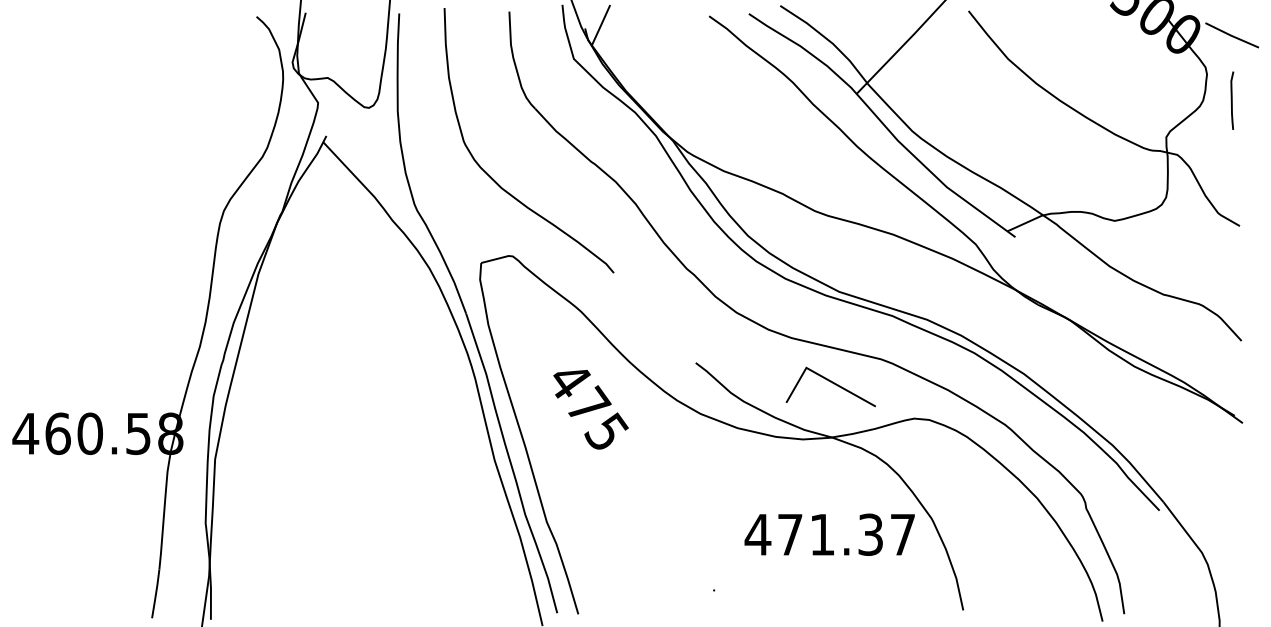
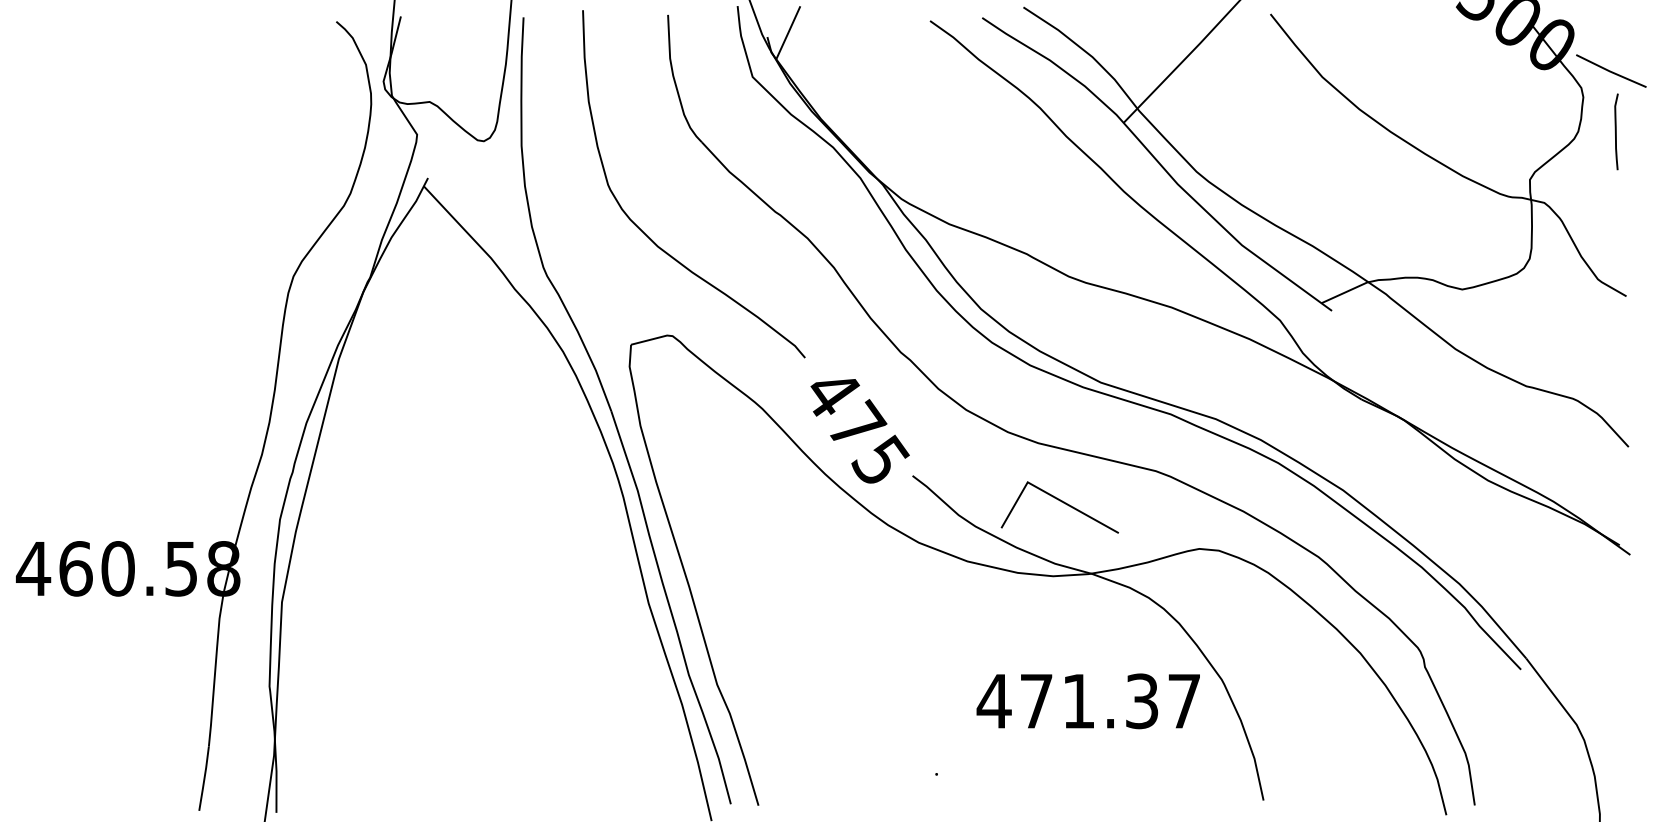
line: (1231, 34) -> (1610, 70), moved
line: (832, 383) -> (1061, 502), moved
text: (590, 409) -> (859, 431), moved

